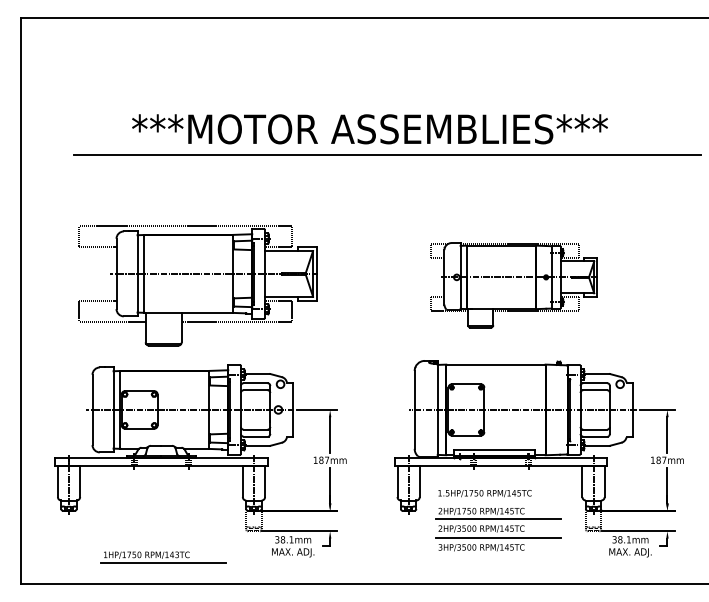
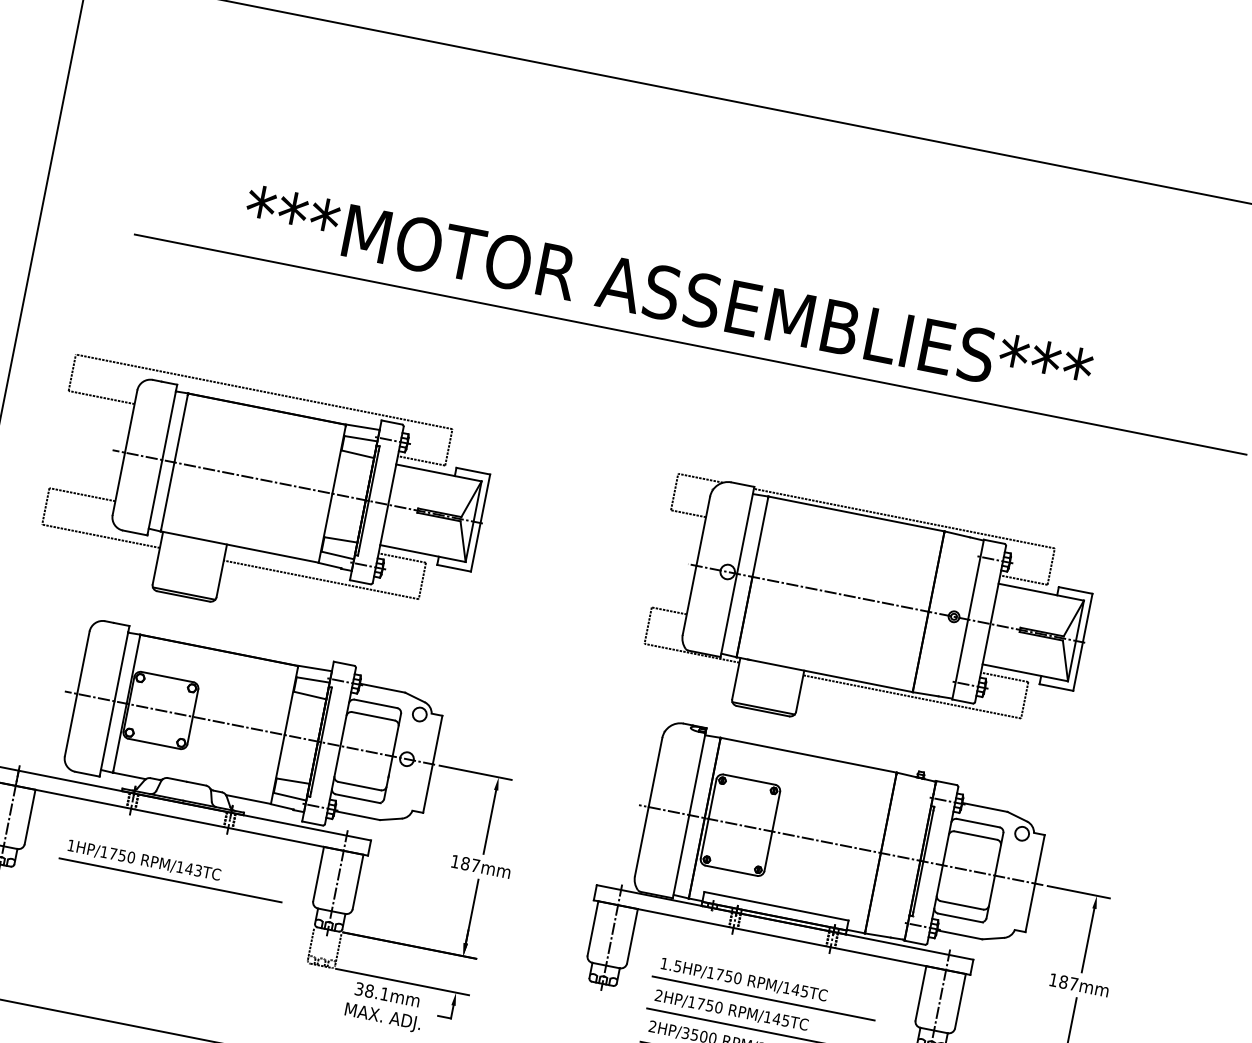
part: (197, 285) -> (264, 501), moved
part: (513, 285) -> (867, 621), size x1.43
line: (497, 501) -> (763, 998), added
part: (163, 557) -> (173, 870), moved

